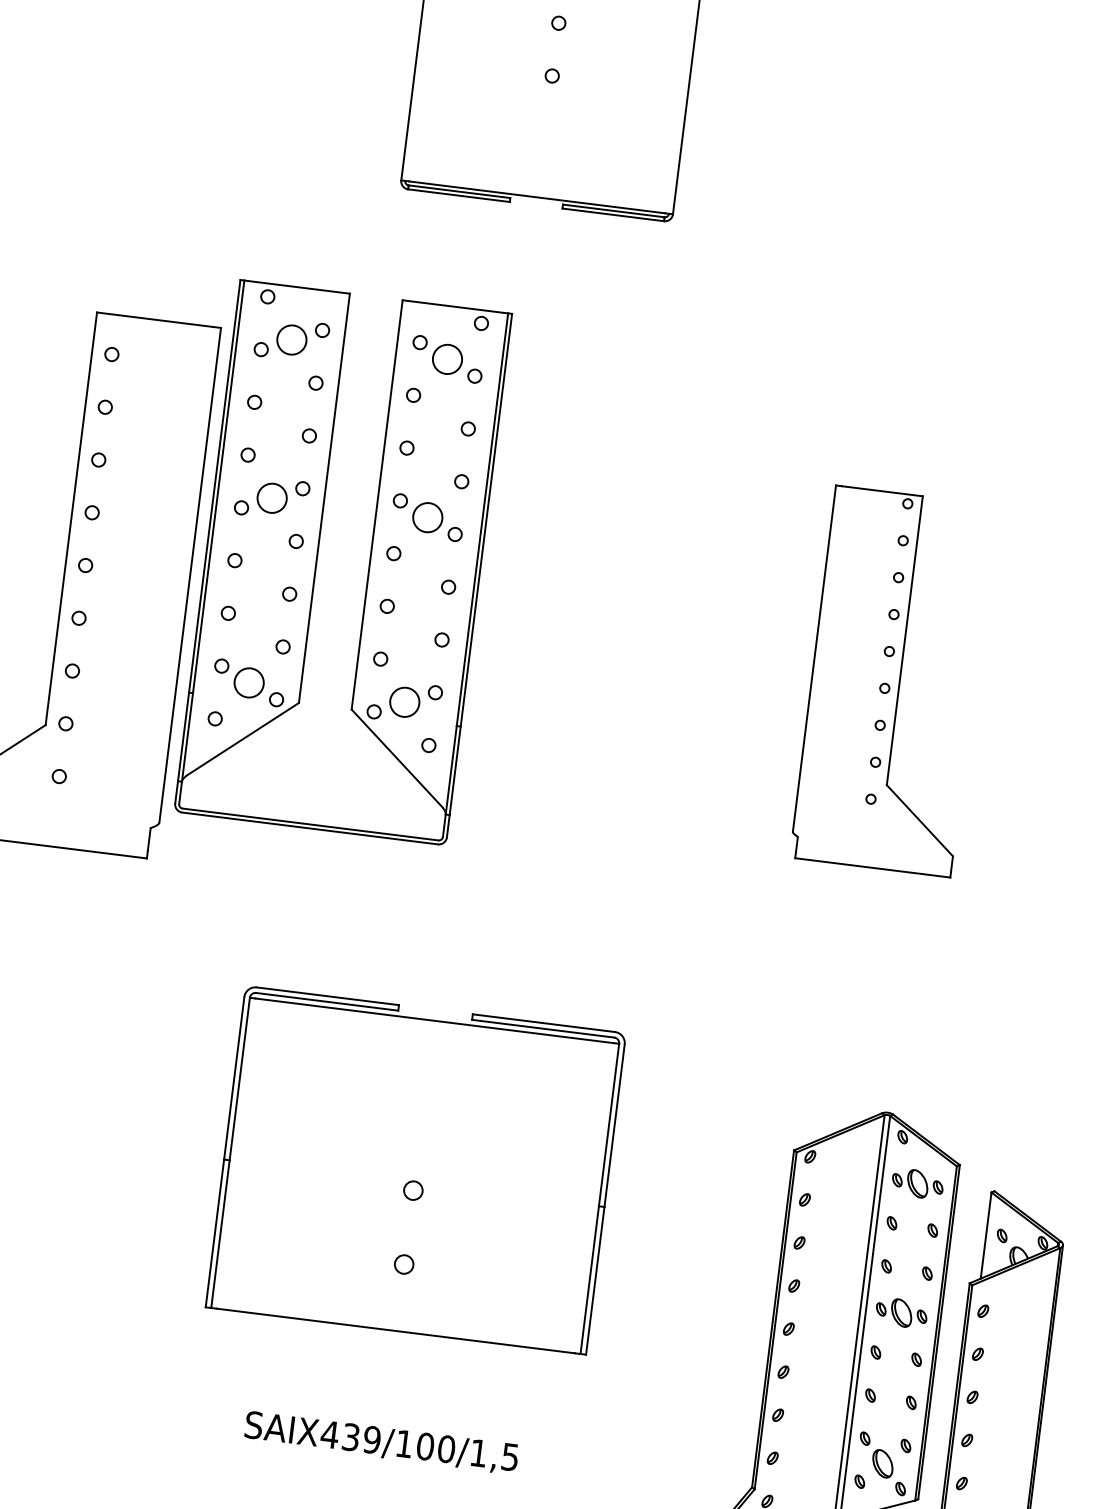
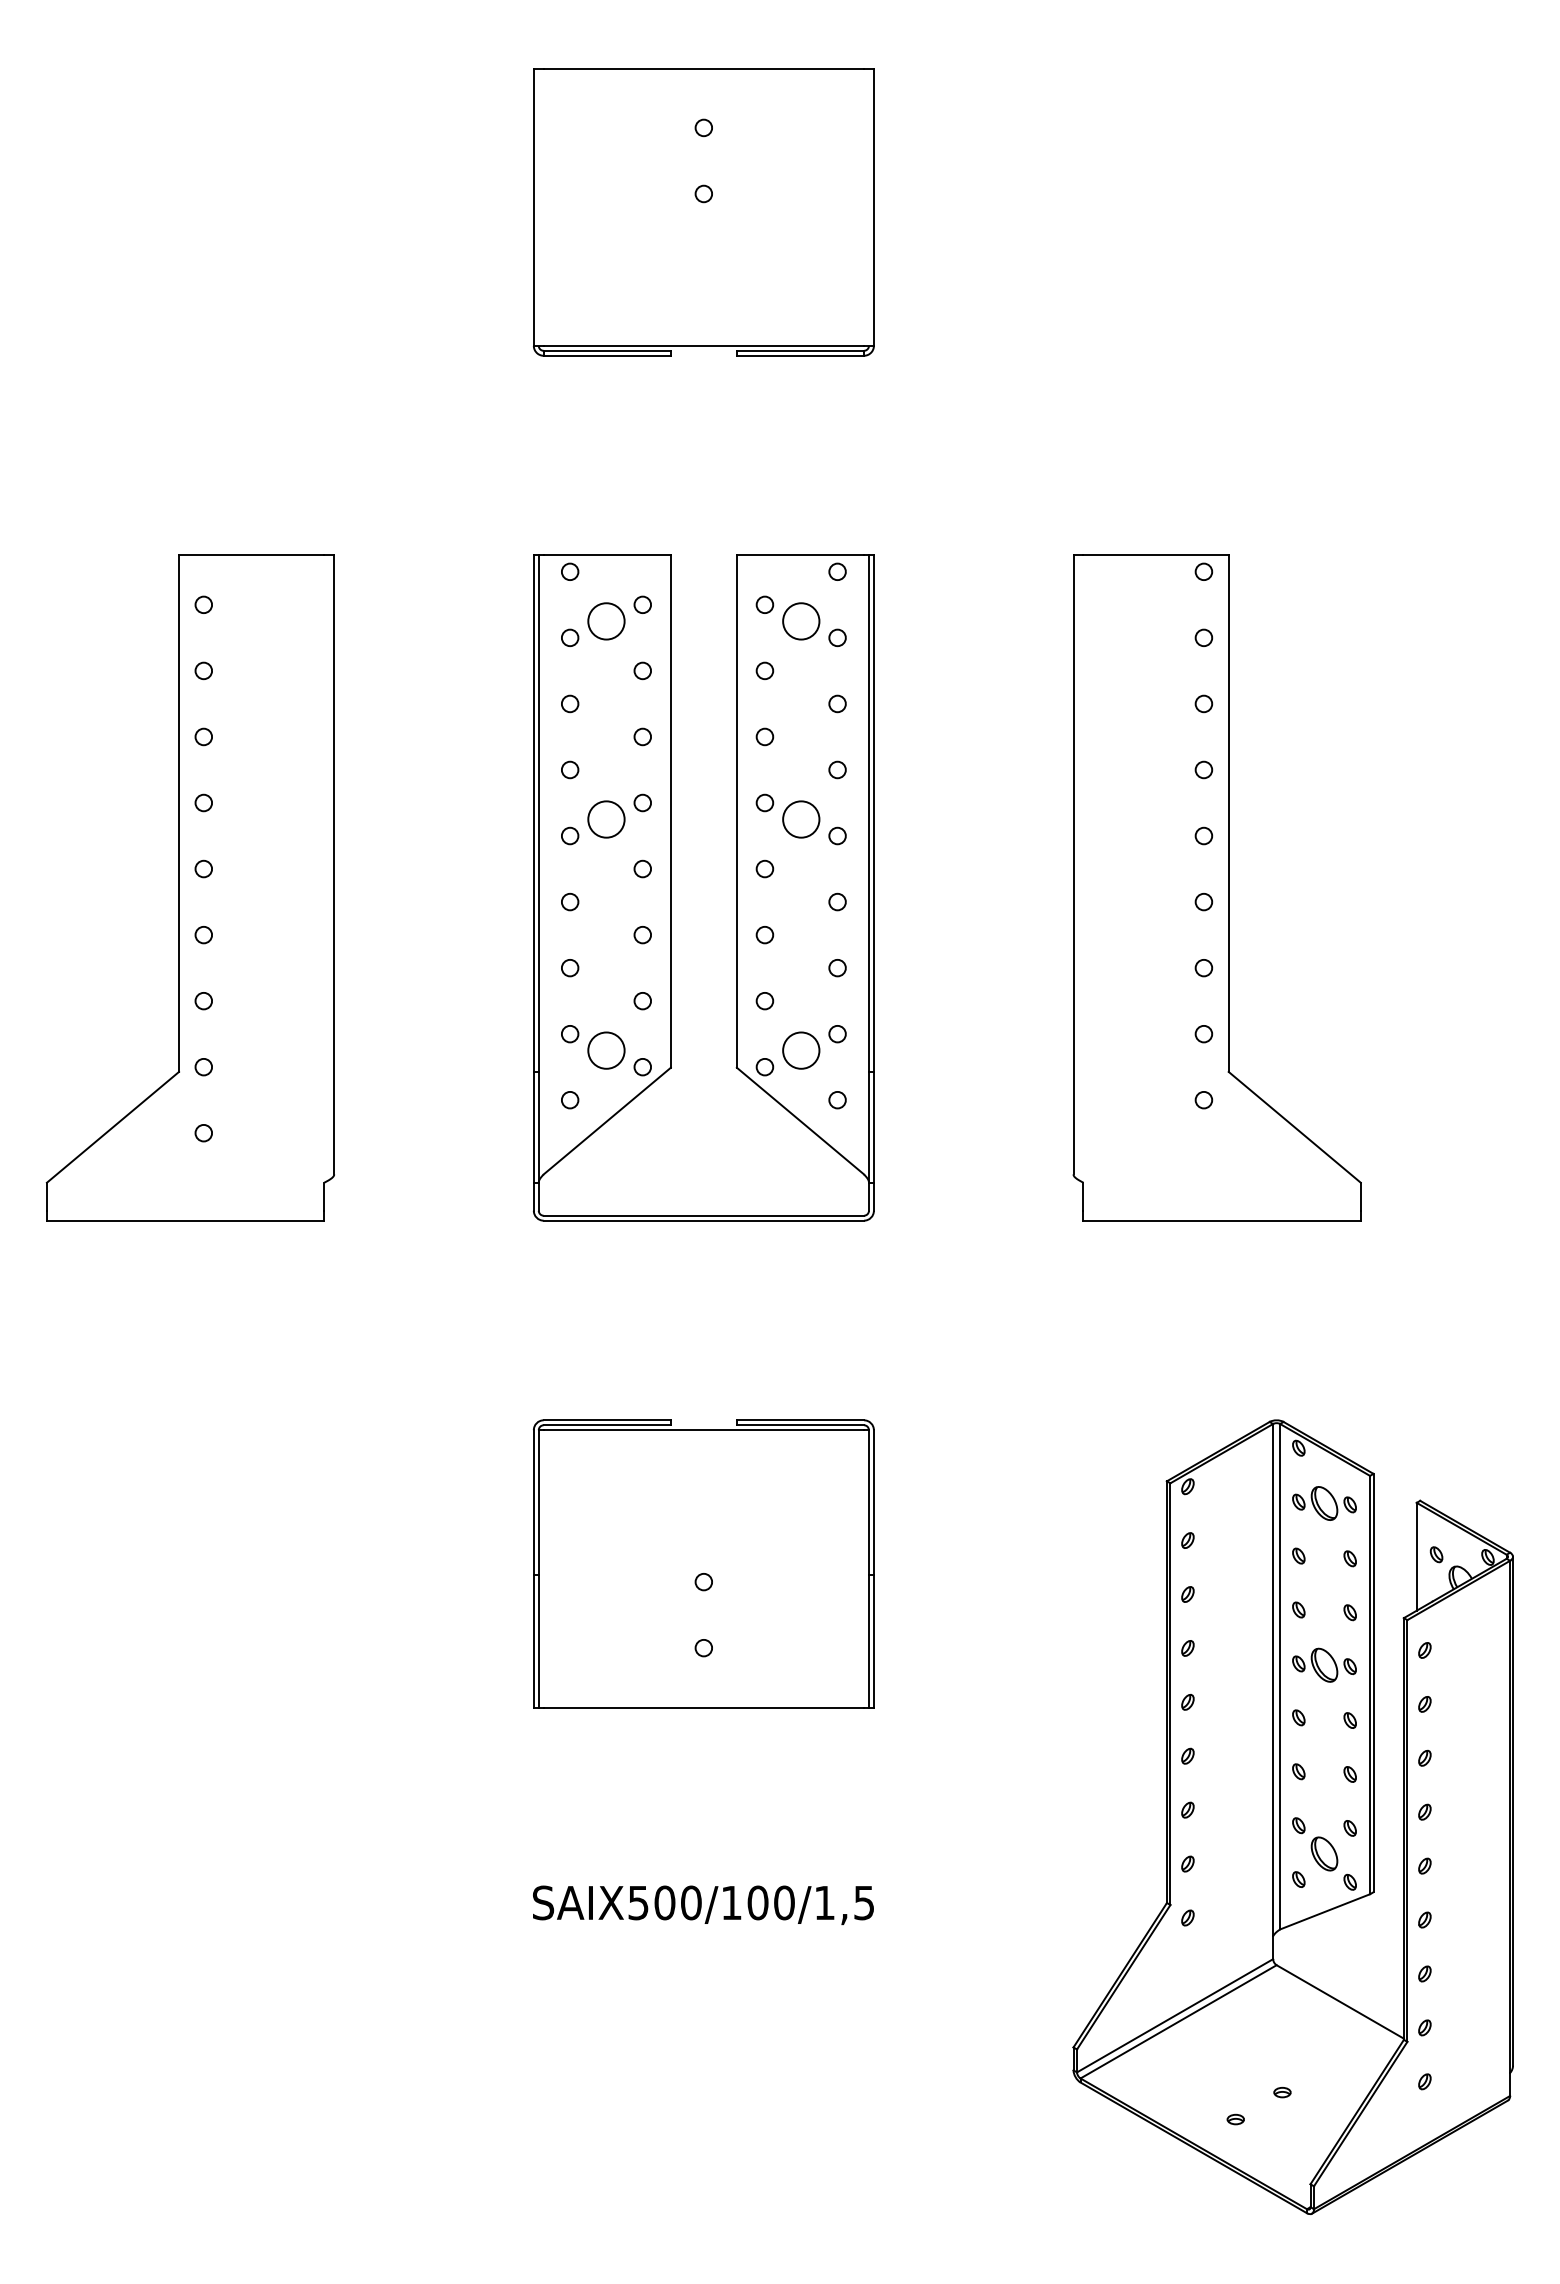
part: (317, 559) -> (671, 887), moved
part: (892, 681) -> (1216, 887), size x1.43
part: (415, 1170) -> (703, 1563), size x0.71
text: (350, 1436) -> (664, 1902), SAIX439/100/1,5 -> SAIX500/100/1,5

